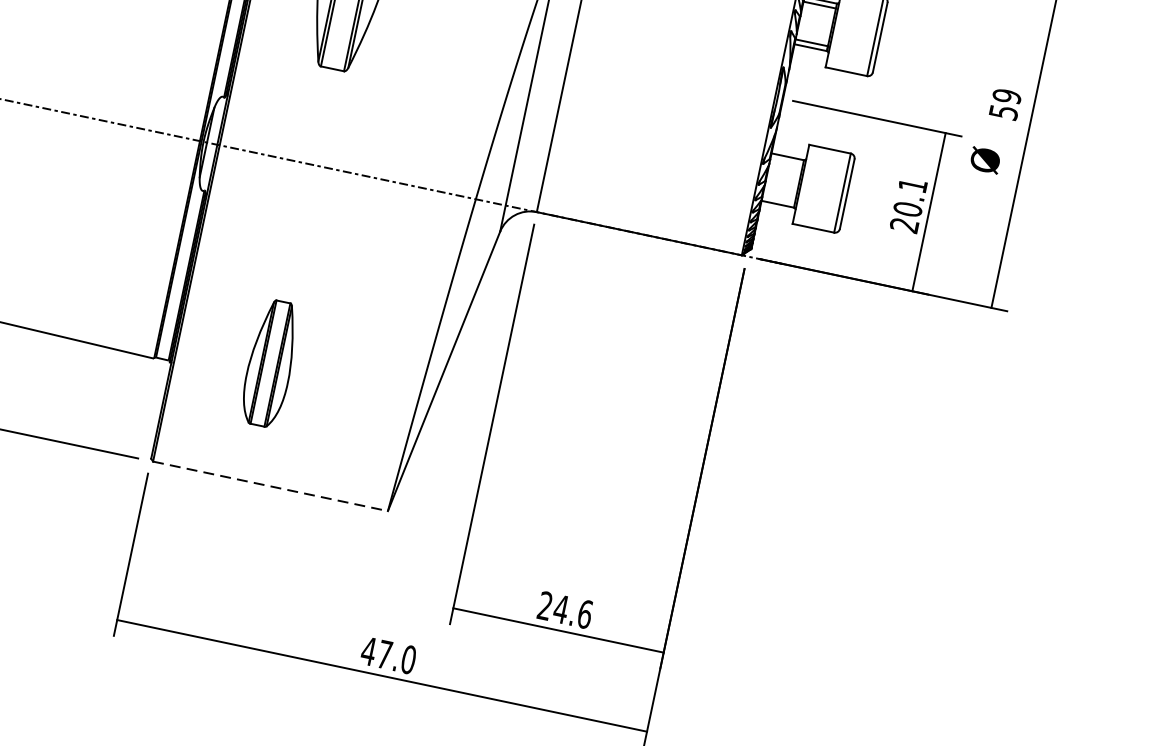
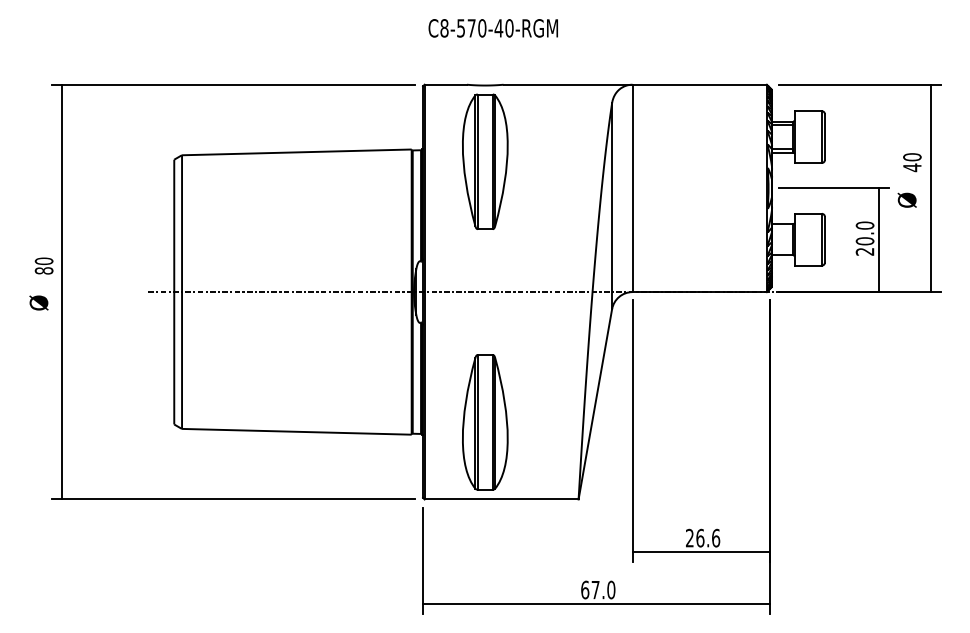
text: (1005, 104) -> (912, 162), 59 -> 40
text: (912, 185) -> (864, 225), 20.1 -> 20.0
part: (270, 363) -> (485, 422), size x1.67
line: (270, 486) -> (501, 499), dashed -> solid
text: (561, 608) -> (700, 537), 24.6 -> 26.6
text: (367, 650) -> (584, 589), 47.0 -> 67.0

